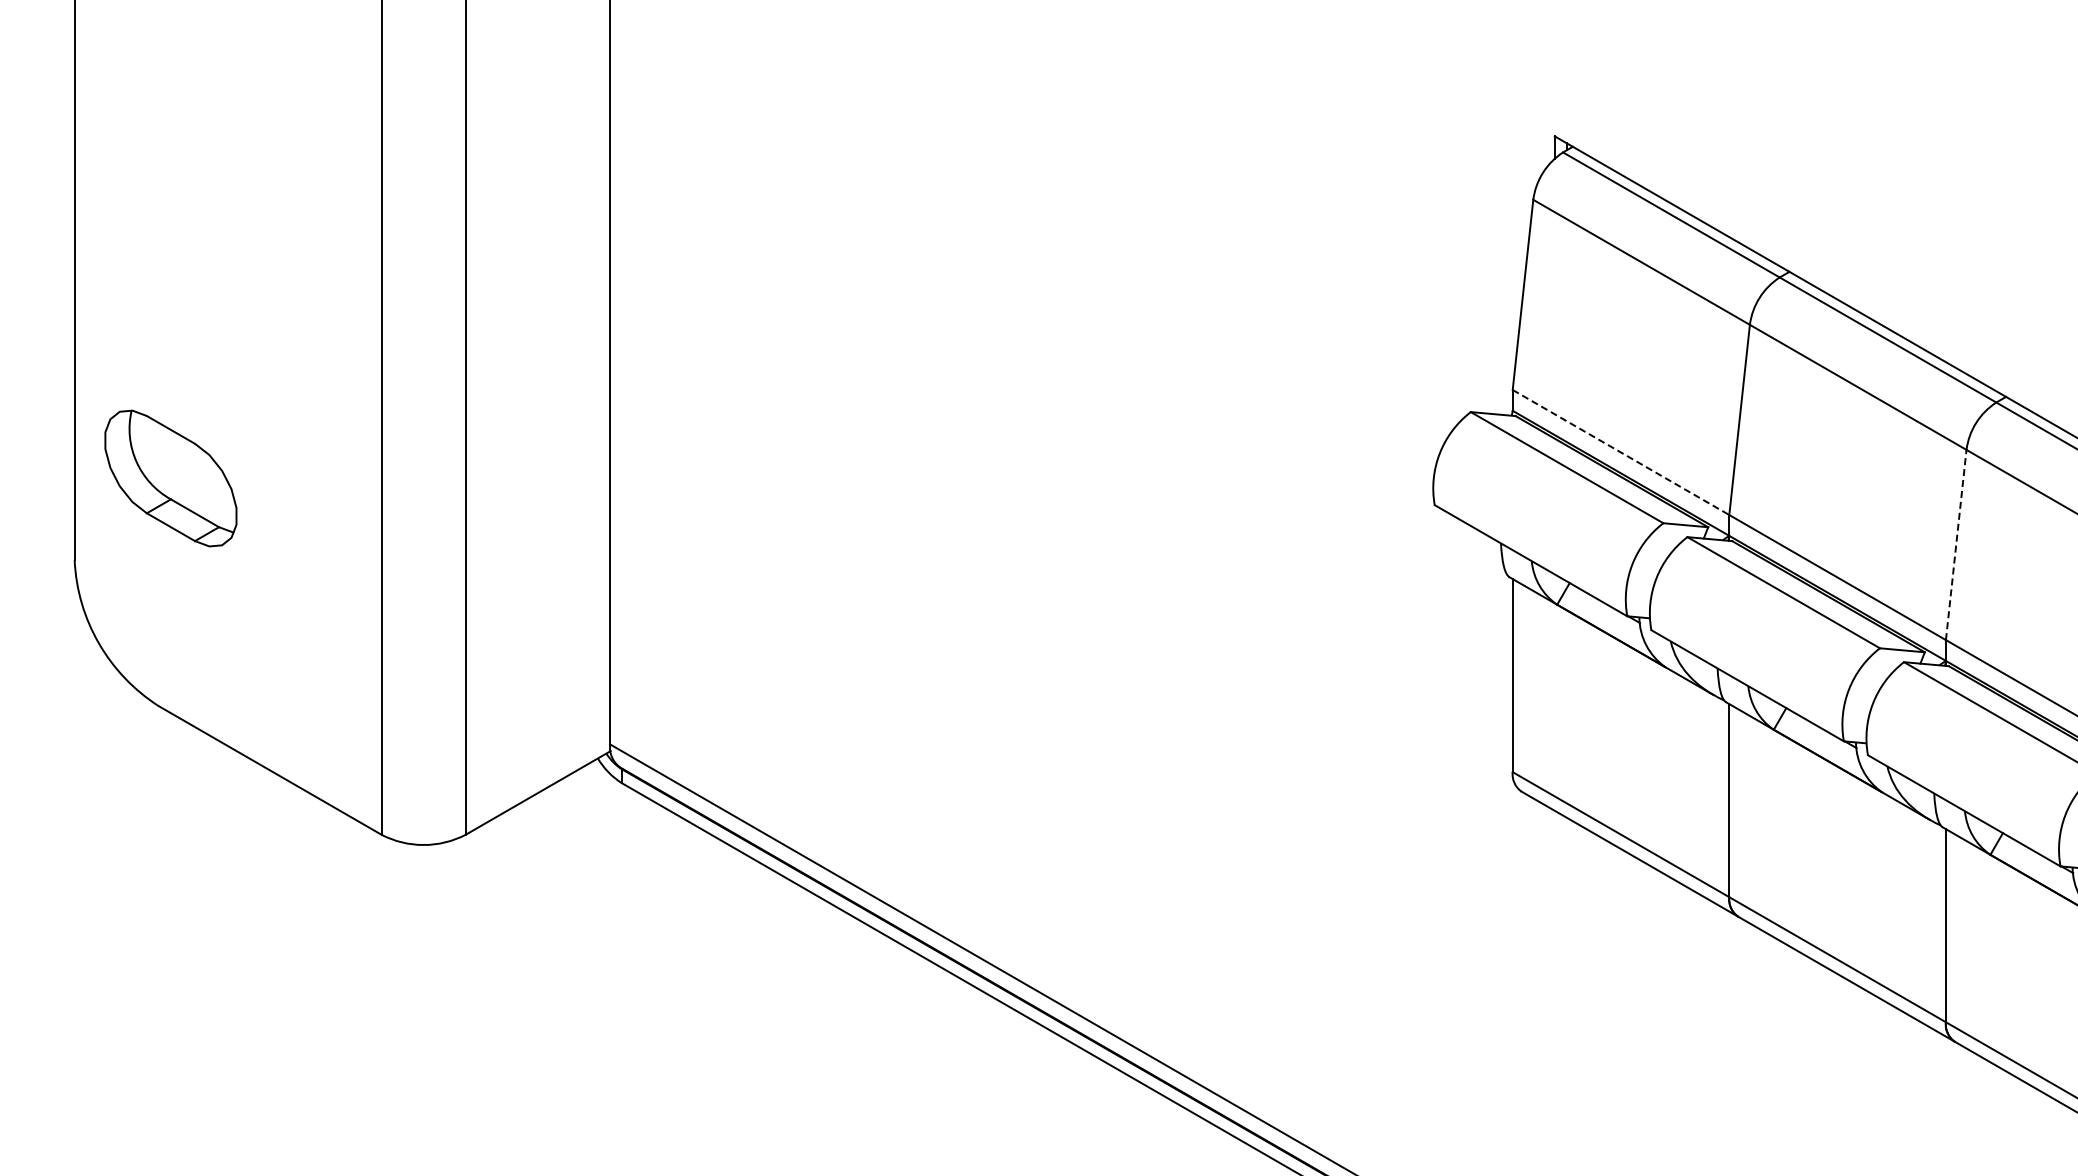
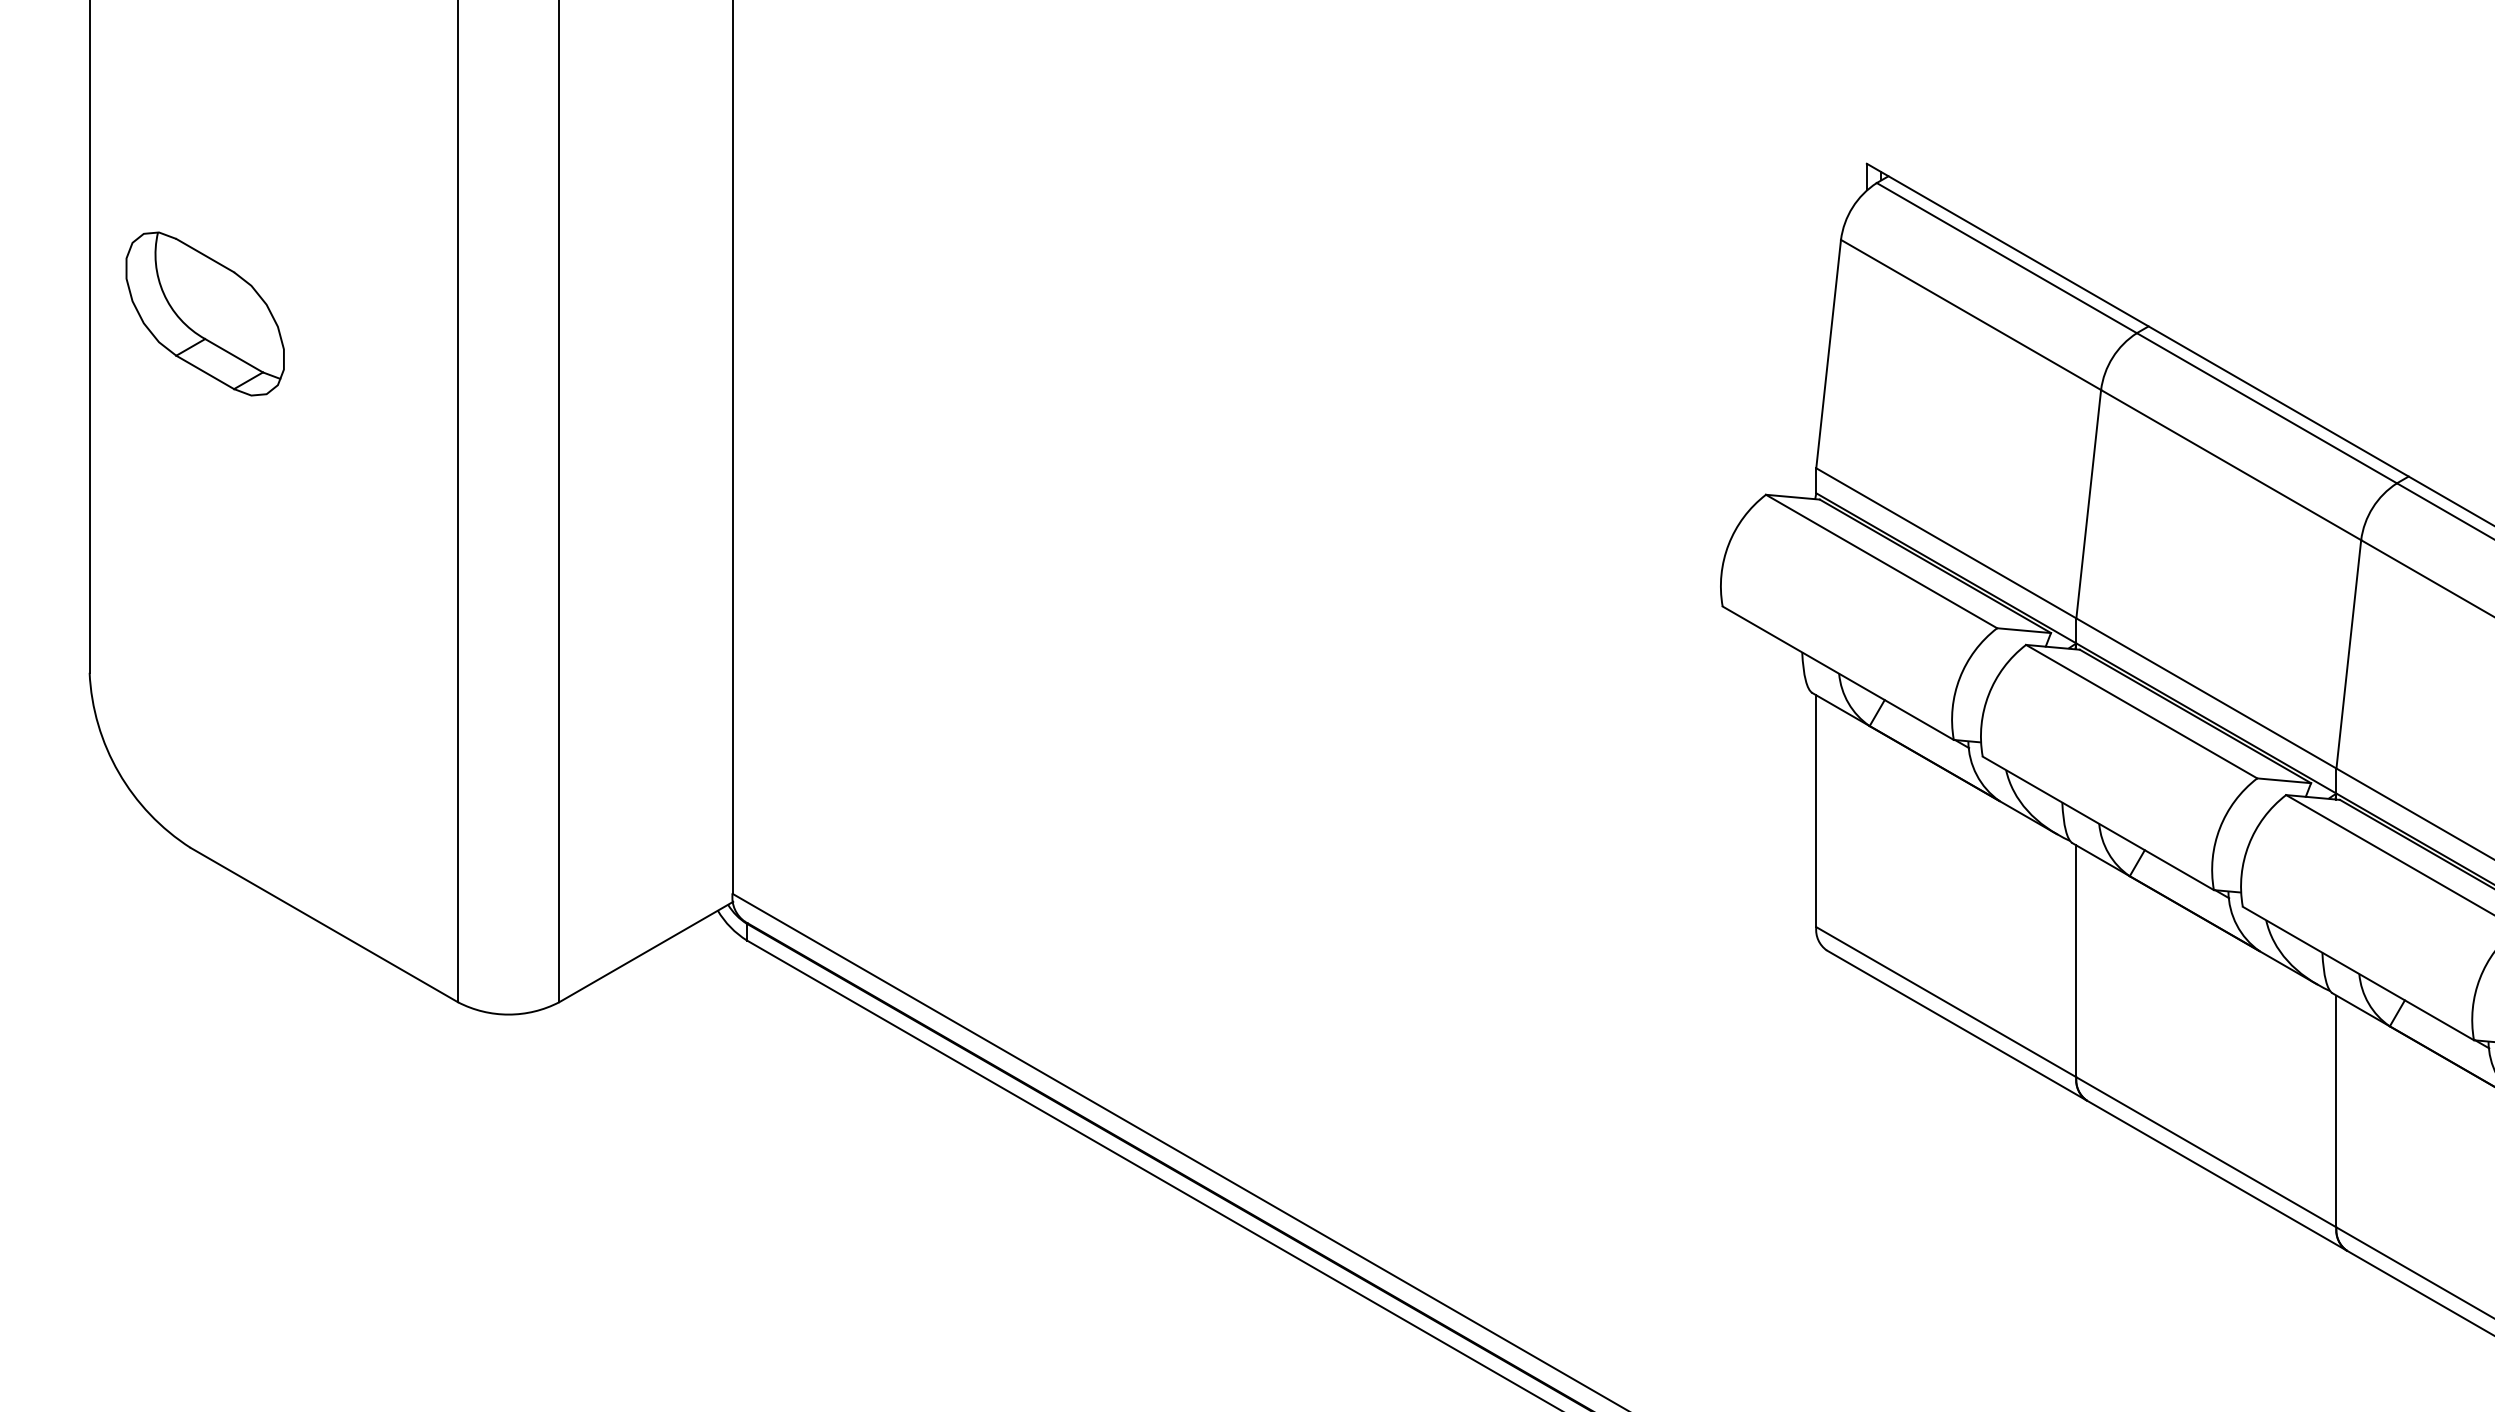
line: (1621, 452) -> (1946, 543), dashed -> solid
part: (170, 478) -> (204, 313), moved
line: (1956, 544) -> (2349, 653), dashed -> solid

